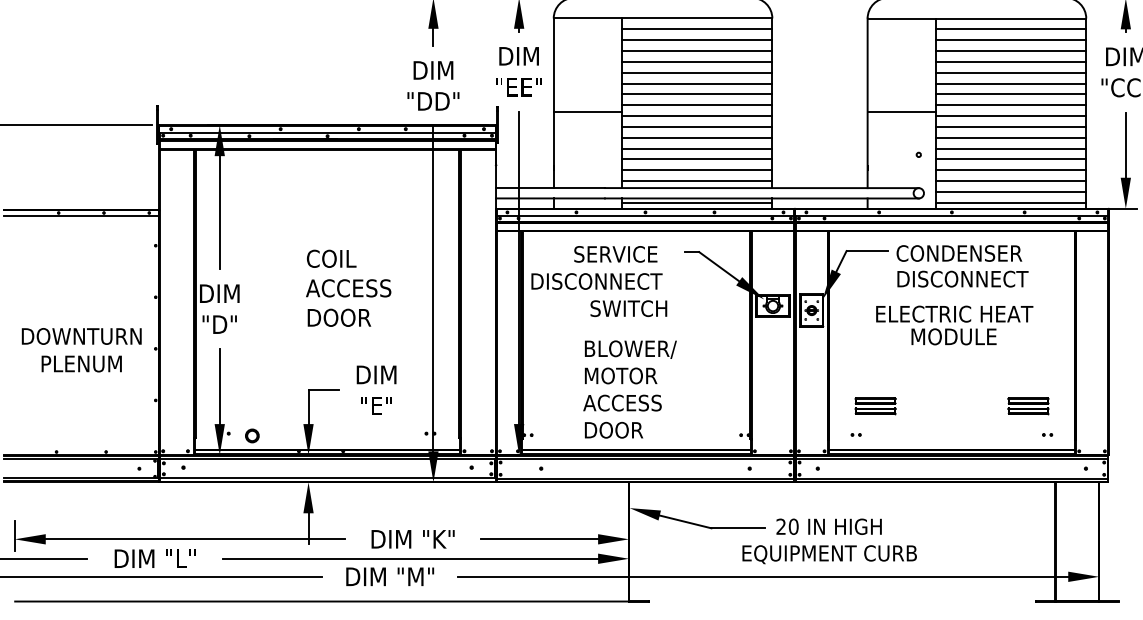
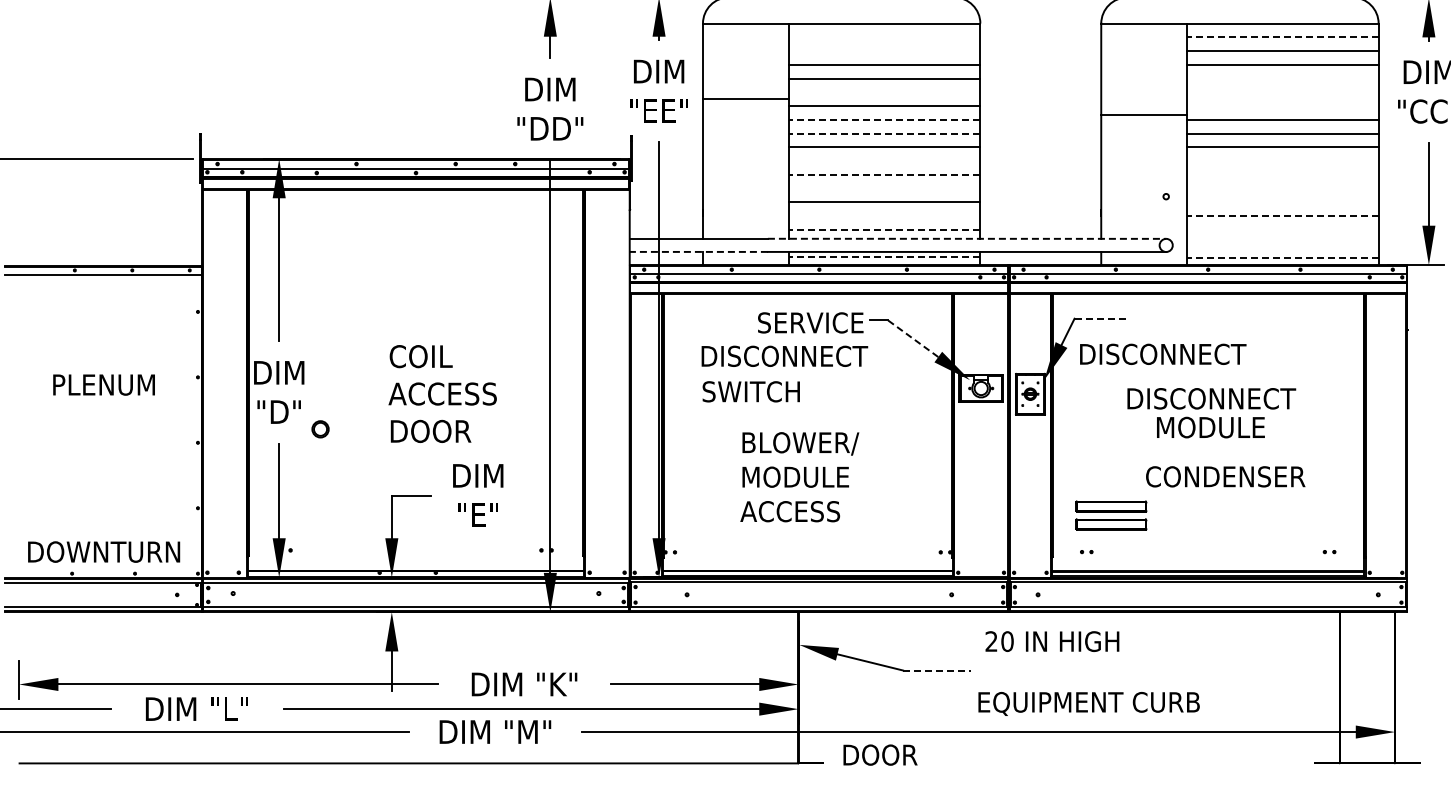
line: (696, 29) -> (884, 37), removed
line: (1011, 29) -> (1283, 37), solid -> dashed
line: (696, 40) -> (884, 51), removed
line: (1010, 61) -> (1282, 78), removed
line: (696, 72) -> (884, 92), removed
line: (1010, 72) -> (1282, 92), removed
line: (1010, 83) -> (1282, 106), removed
line: (696, 94) -> (884, 119), solid -> dashed
line: (696, 105) -> (884, 133), solid -> dashed
line: (587, 112) -> (745, 98), moved
line: (901, 112) -> (1144, 114), moved
line: (696, 127) -> (884, 161), removed
line: (1010, 127) -> (1282, 161), removed
line: (696, 137) -> (884, 174), solid -> dashed
line: (1010, 137) -> (1282, 174), removed
line: (696, 148) -> (884, 188), removed
line: (1010, 148) -> (1282, 188), removed
line: (1010, 159) -> (1282, 202), removed
line: (696, 170) -> (884, 216), removed
line: (1011, 170) -> (1283, 216), solid -> dashed
line: (696, 180) -> (884, 229), solid -> dashed
line: (1010, 181) -> (1282, 230), removed
line: (762, 187) -> (967, 238), solid -> dashed
line: (1010, 191) -> (1282, 243), removed
line: (550, 198) -> (698, 251), solid -> dashed
line: (696, 202) -> (884, 257), solid -> dashed
line: (1011, 202) -> (1283, 257), solid -> dashed
line: (867, 250) -> (1101, 318), solid -> dashed
text: (959, 253) -> (1225, 476), moved
text: (615, 254) -> (810, 322), moved
line: (718, 266) -> (912, 338), solid -> dashed
text: (963, 278) -> (1163, 353), moved
text: (596, 280) -> (784, 355), moved
text: (348, 287) -> (442, 393), moved
text: (628, 308) -> (750, 391), moved
text: (954, 313) -> (1211, 398), ELECTRIC HEAT -> DISCONNECT
text: (82, 336) -> (104, 551), moved
text: (81, 363) -> (103, 384), moved
text: (642, 375) -> (815, 476), MOTOR -> MODULE
part: (875, 406) -> (1111, 515), size x1.4
part: (1028, 406) -> (1305, 515), removed
text: (614, 429) -> (880, 754), moved
circle: (252, 436) -> (320, 429), moved
text: (829, 526) -> (1052, 641), moved
line: (737, 528) -> (936, 670), solid -> dashed
text: (829, 554) -> (1088, 703), moved

